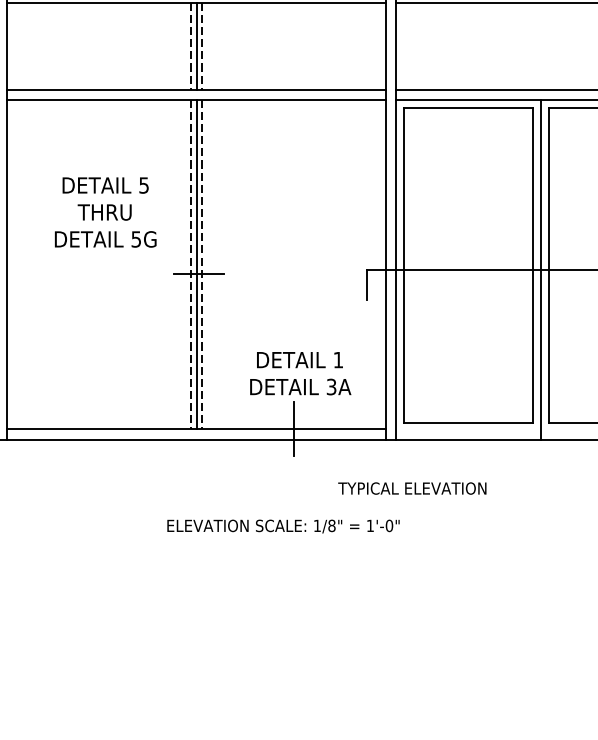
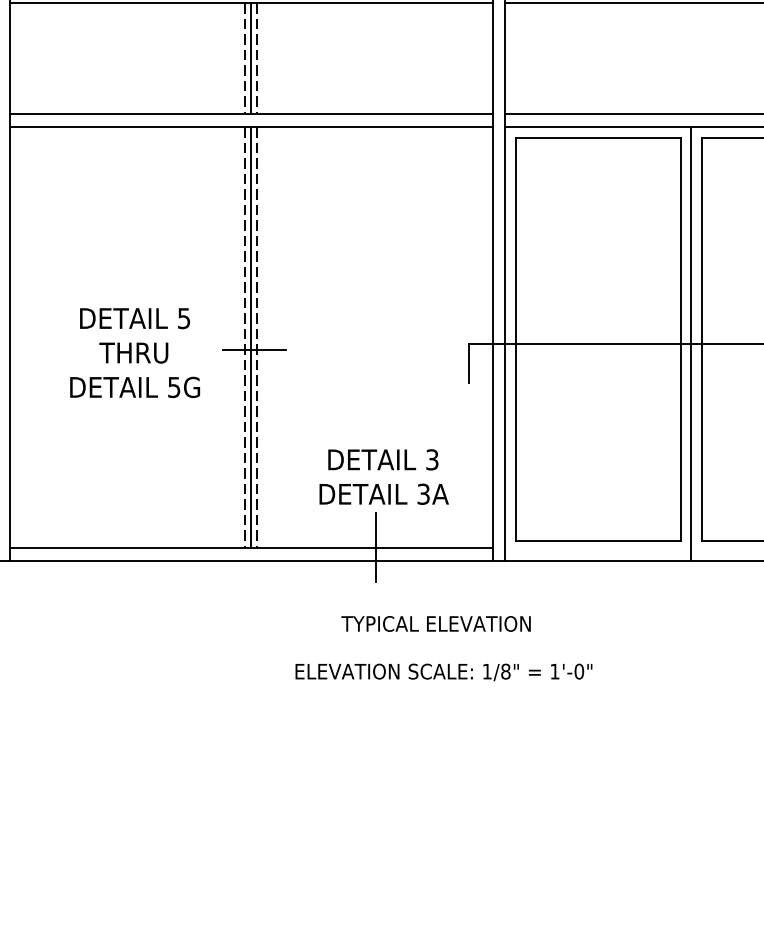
text: (105, 212) -> (134, 353), moved
text: (338, 359) -> (432, 459), 1 -> 3
text: (412, 488) -> (436, 623), moved
text: (283, 526) -> (443, 672), moved

